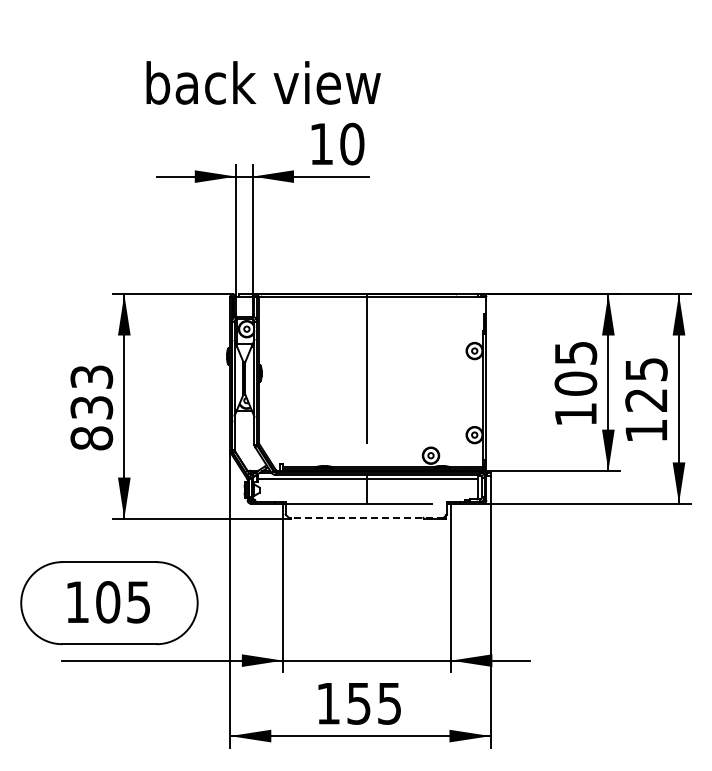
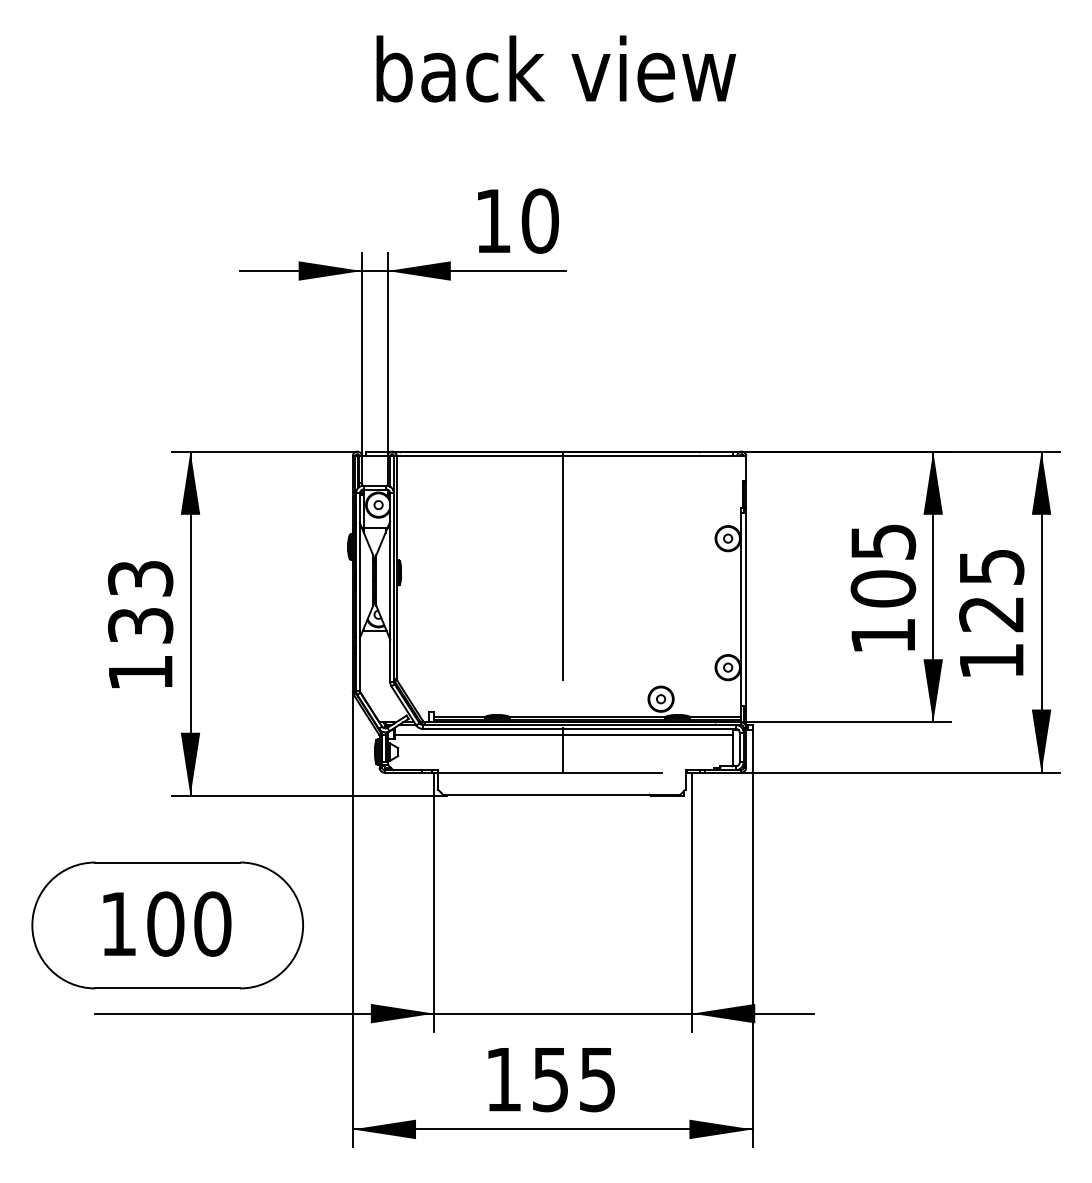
text: (263, 82) -> (555, 68), moved
text: (91, 438) -> (140, 672), 833 -> 133
line: (365, 517) -> (560, 794), dashed -> solid
text: (138, 602) -> (212, 924), 105 -> 100

